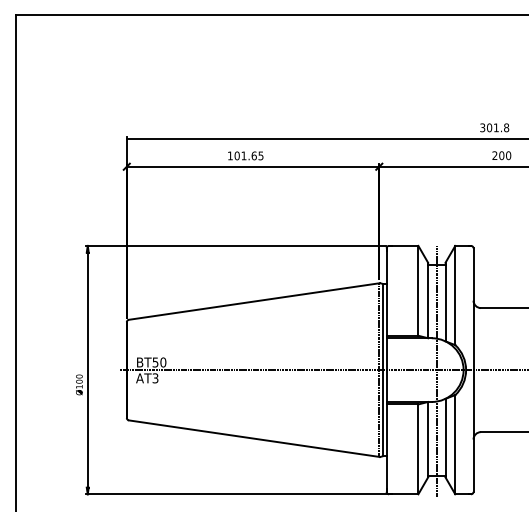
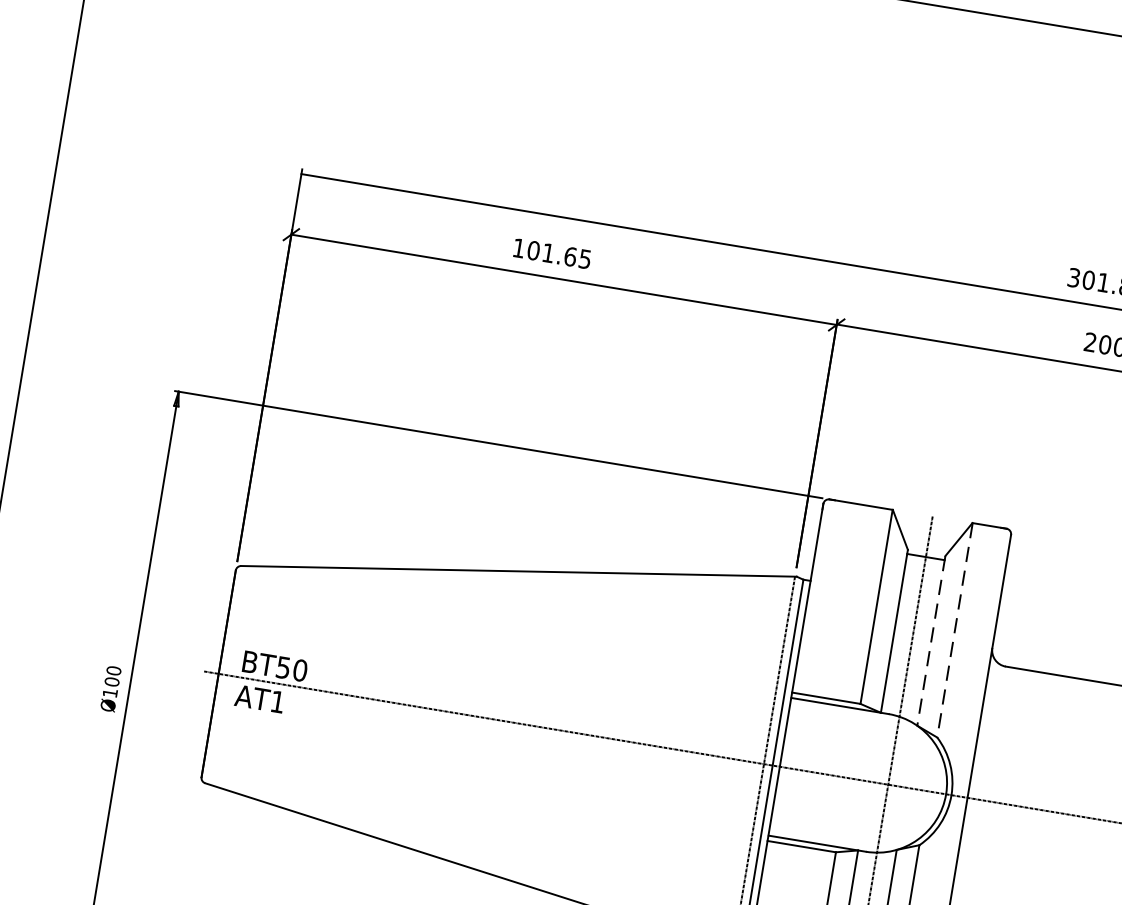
line: (455, 295) -> (955, 630), solid -> dashed
line: (445, 302) -> (931, 641), solid -> dashed
text: (155, 378) -> (277, 702), AT3 -> AT1

